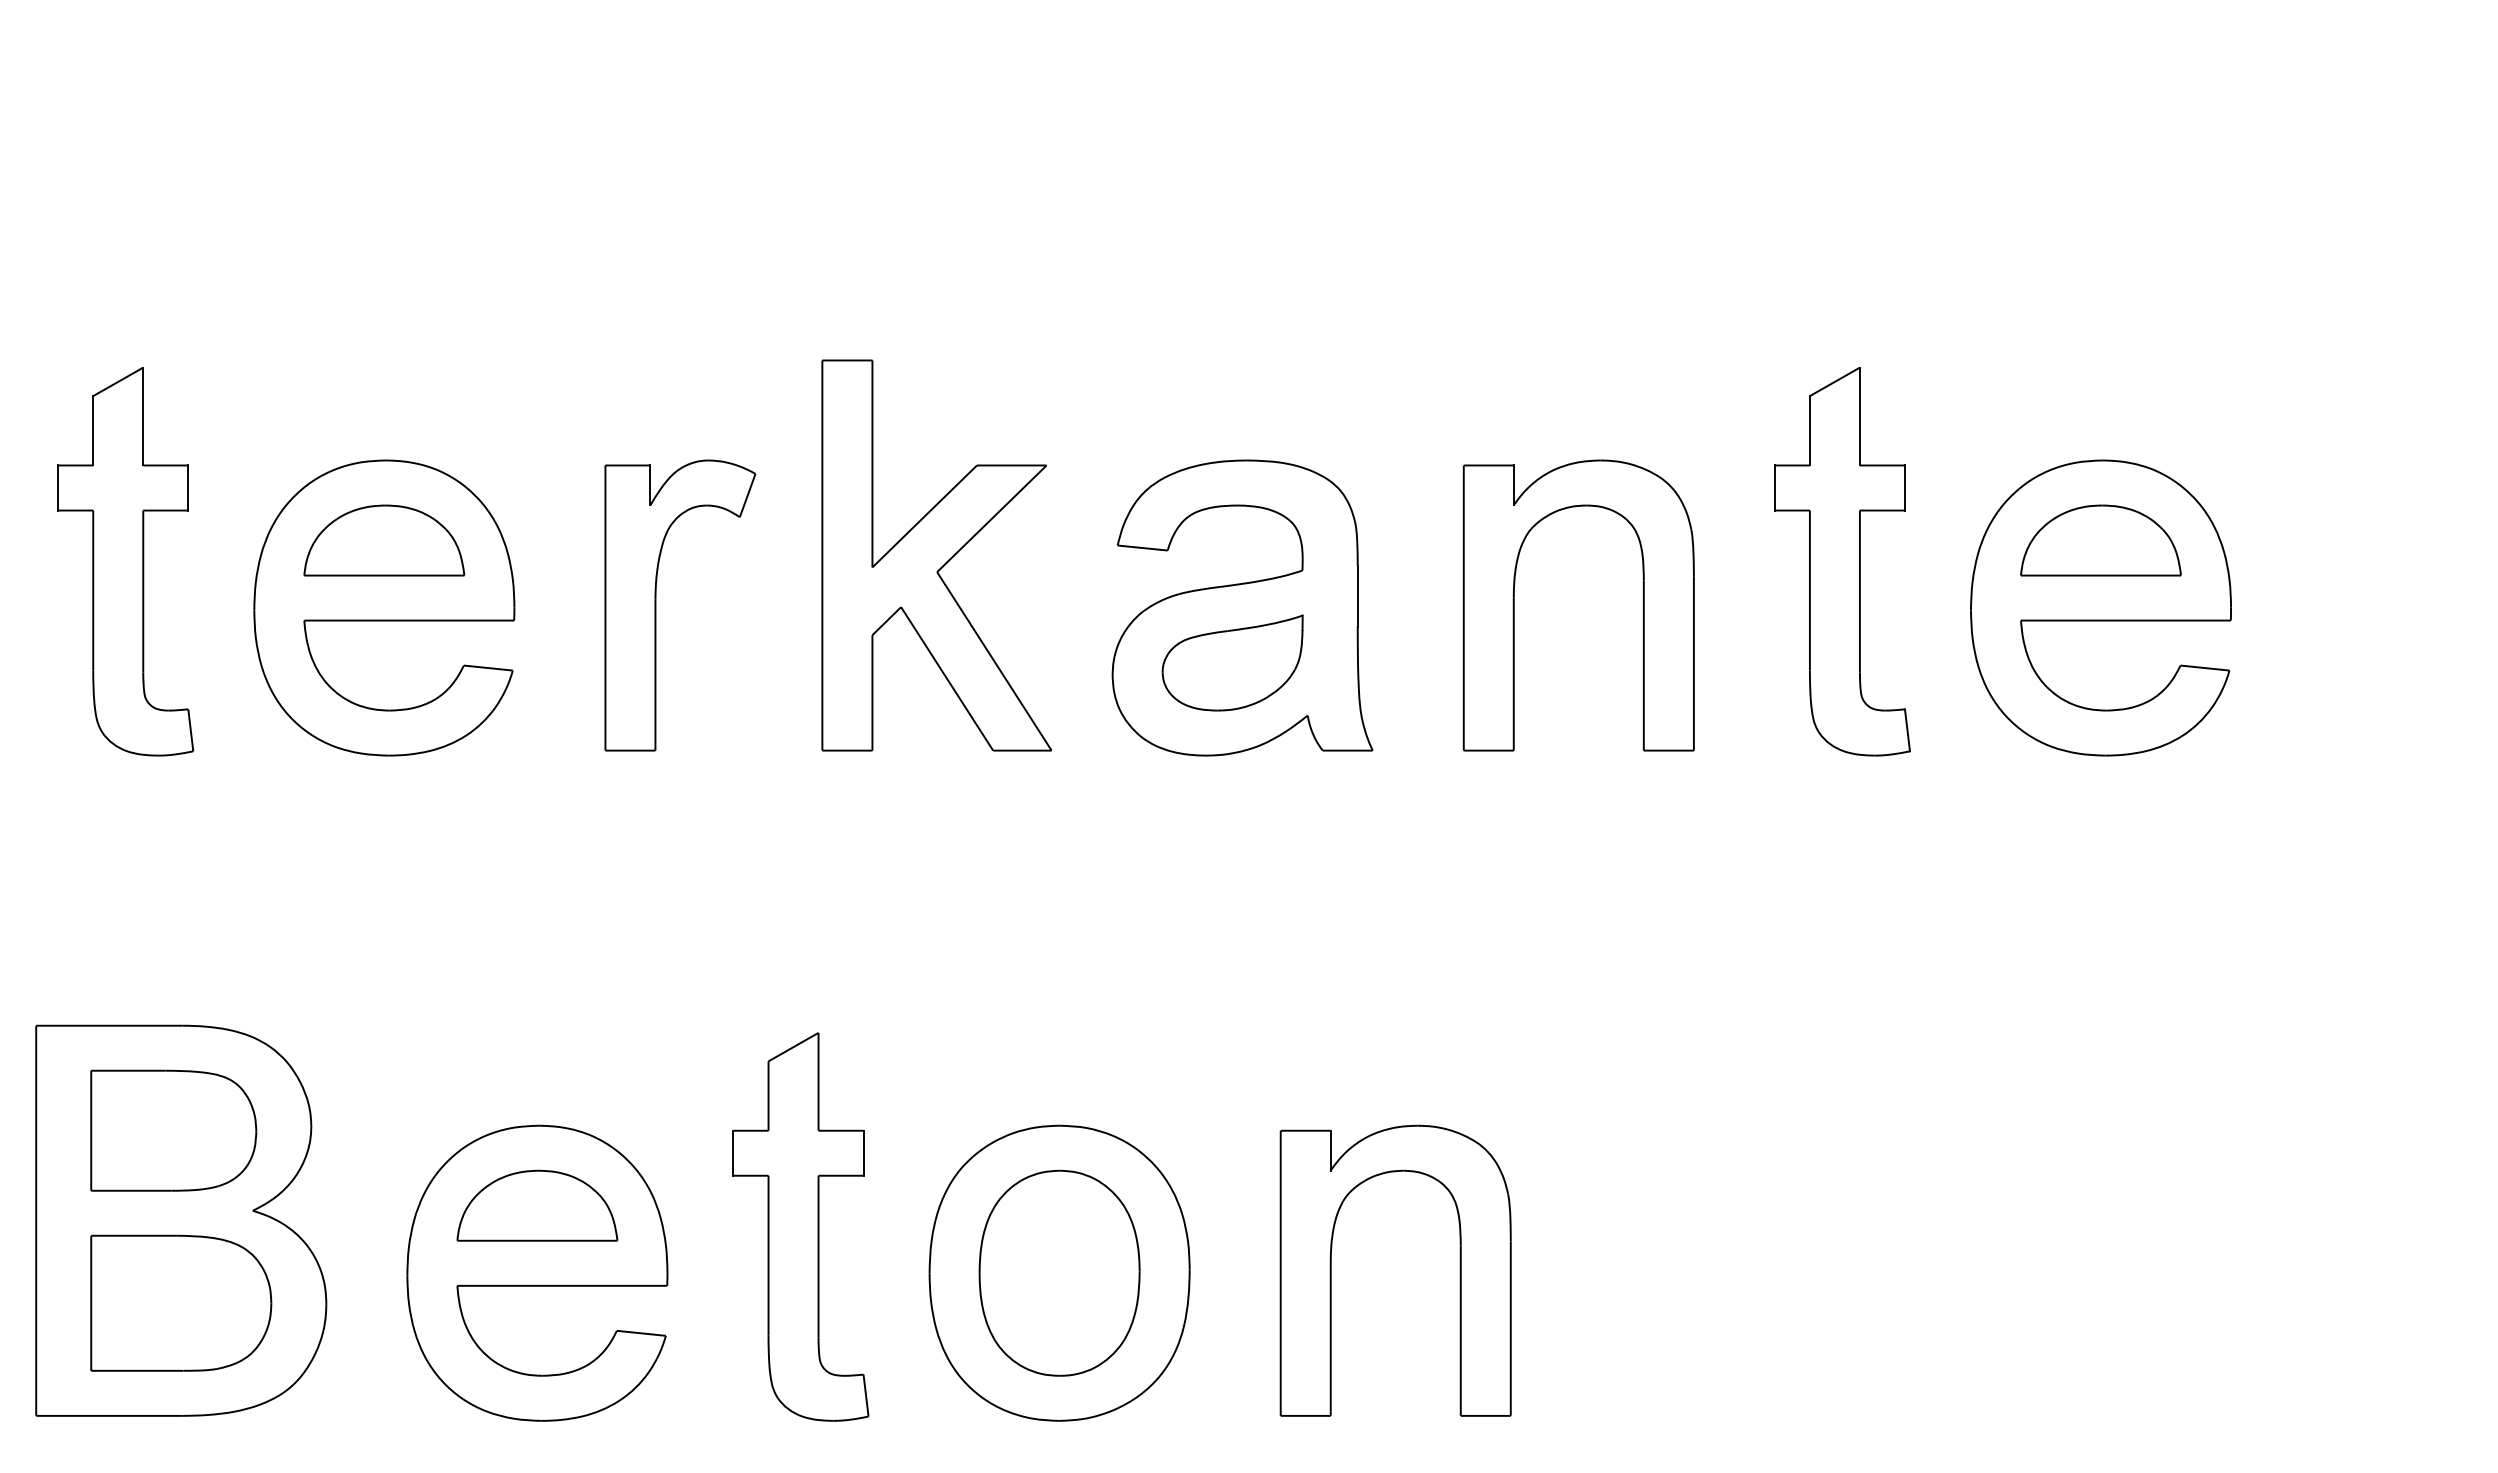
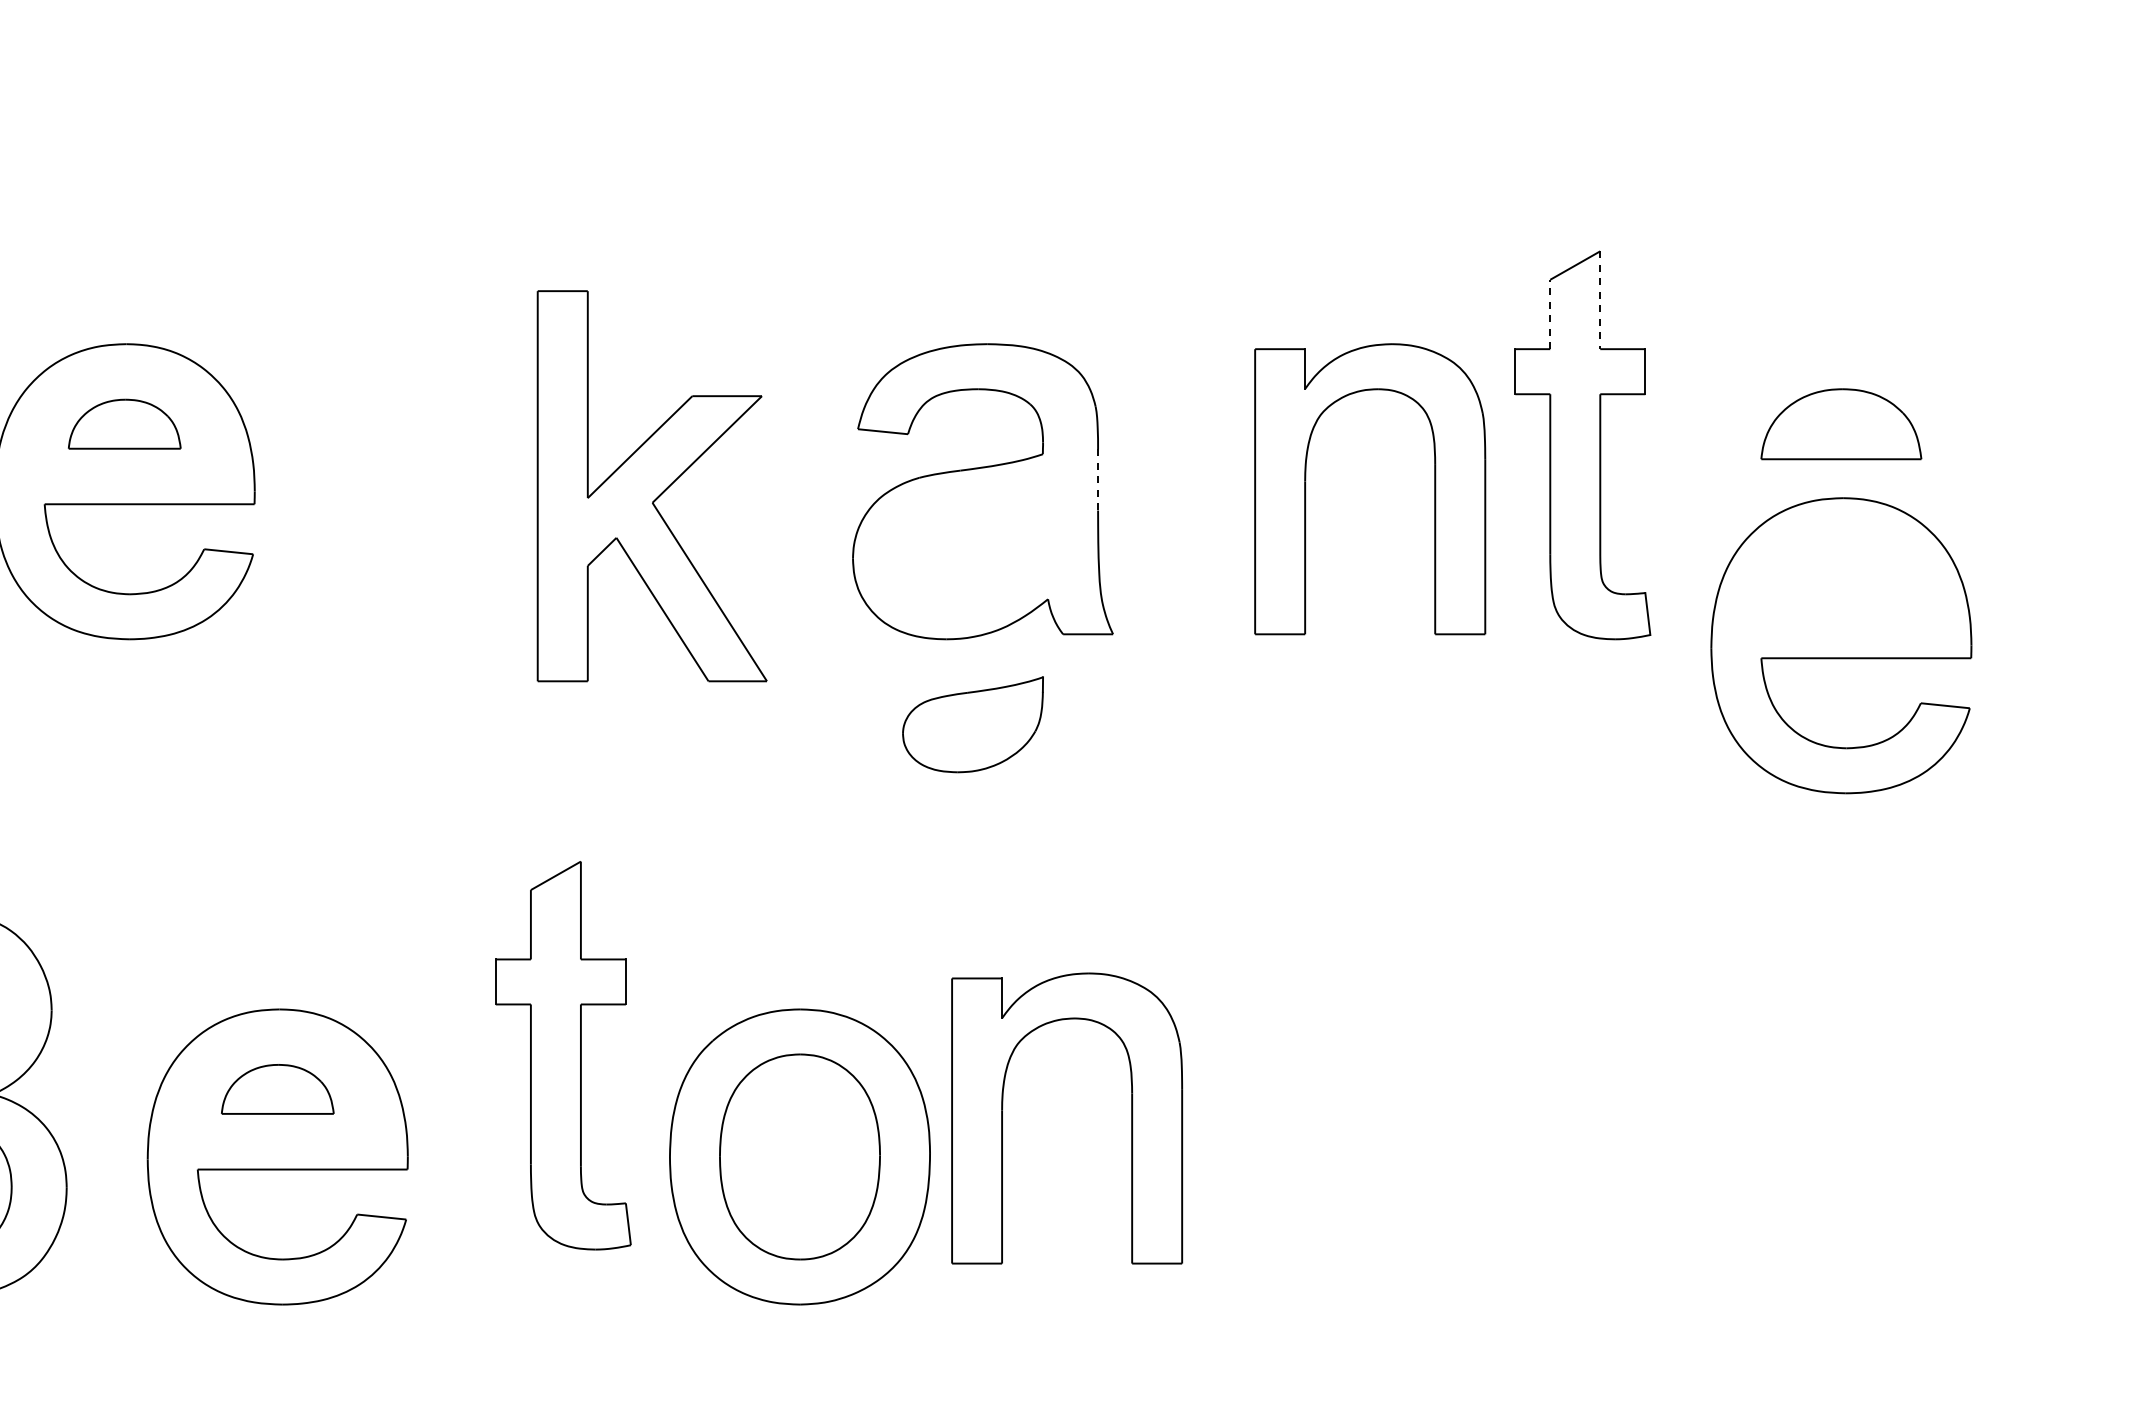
line: (1859, 416) -> (1599, 300), solid -> dashed
line: (1809, 430) -> (1549, 314), solid -> dashed
part: (384, 540) -> (124, 424), size x0.7
part: (936, 555) -> (651, 486), moved
line: (1357, 596) -> (1097, 480), solid -> dashed
part: (656, 605) -> (396, 489), removed
part: (1514, 605) -> (1305, 489), moved
part: (2100, 607) -> (1840, 645), moved
part: (1232, 662) -> (972, 724), moved
part: (537, 1205) -> (277, 1089), size x0.7
part: (800, 1226) -> (562, 1055), moved
part: (1331, 1270) -> (1002, 1118), moved

